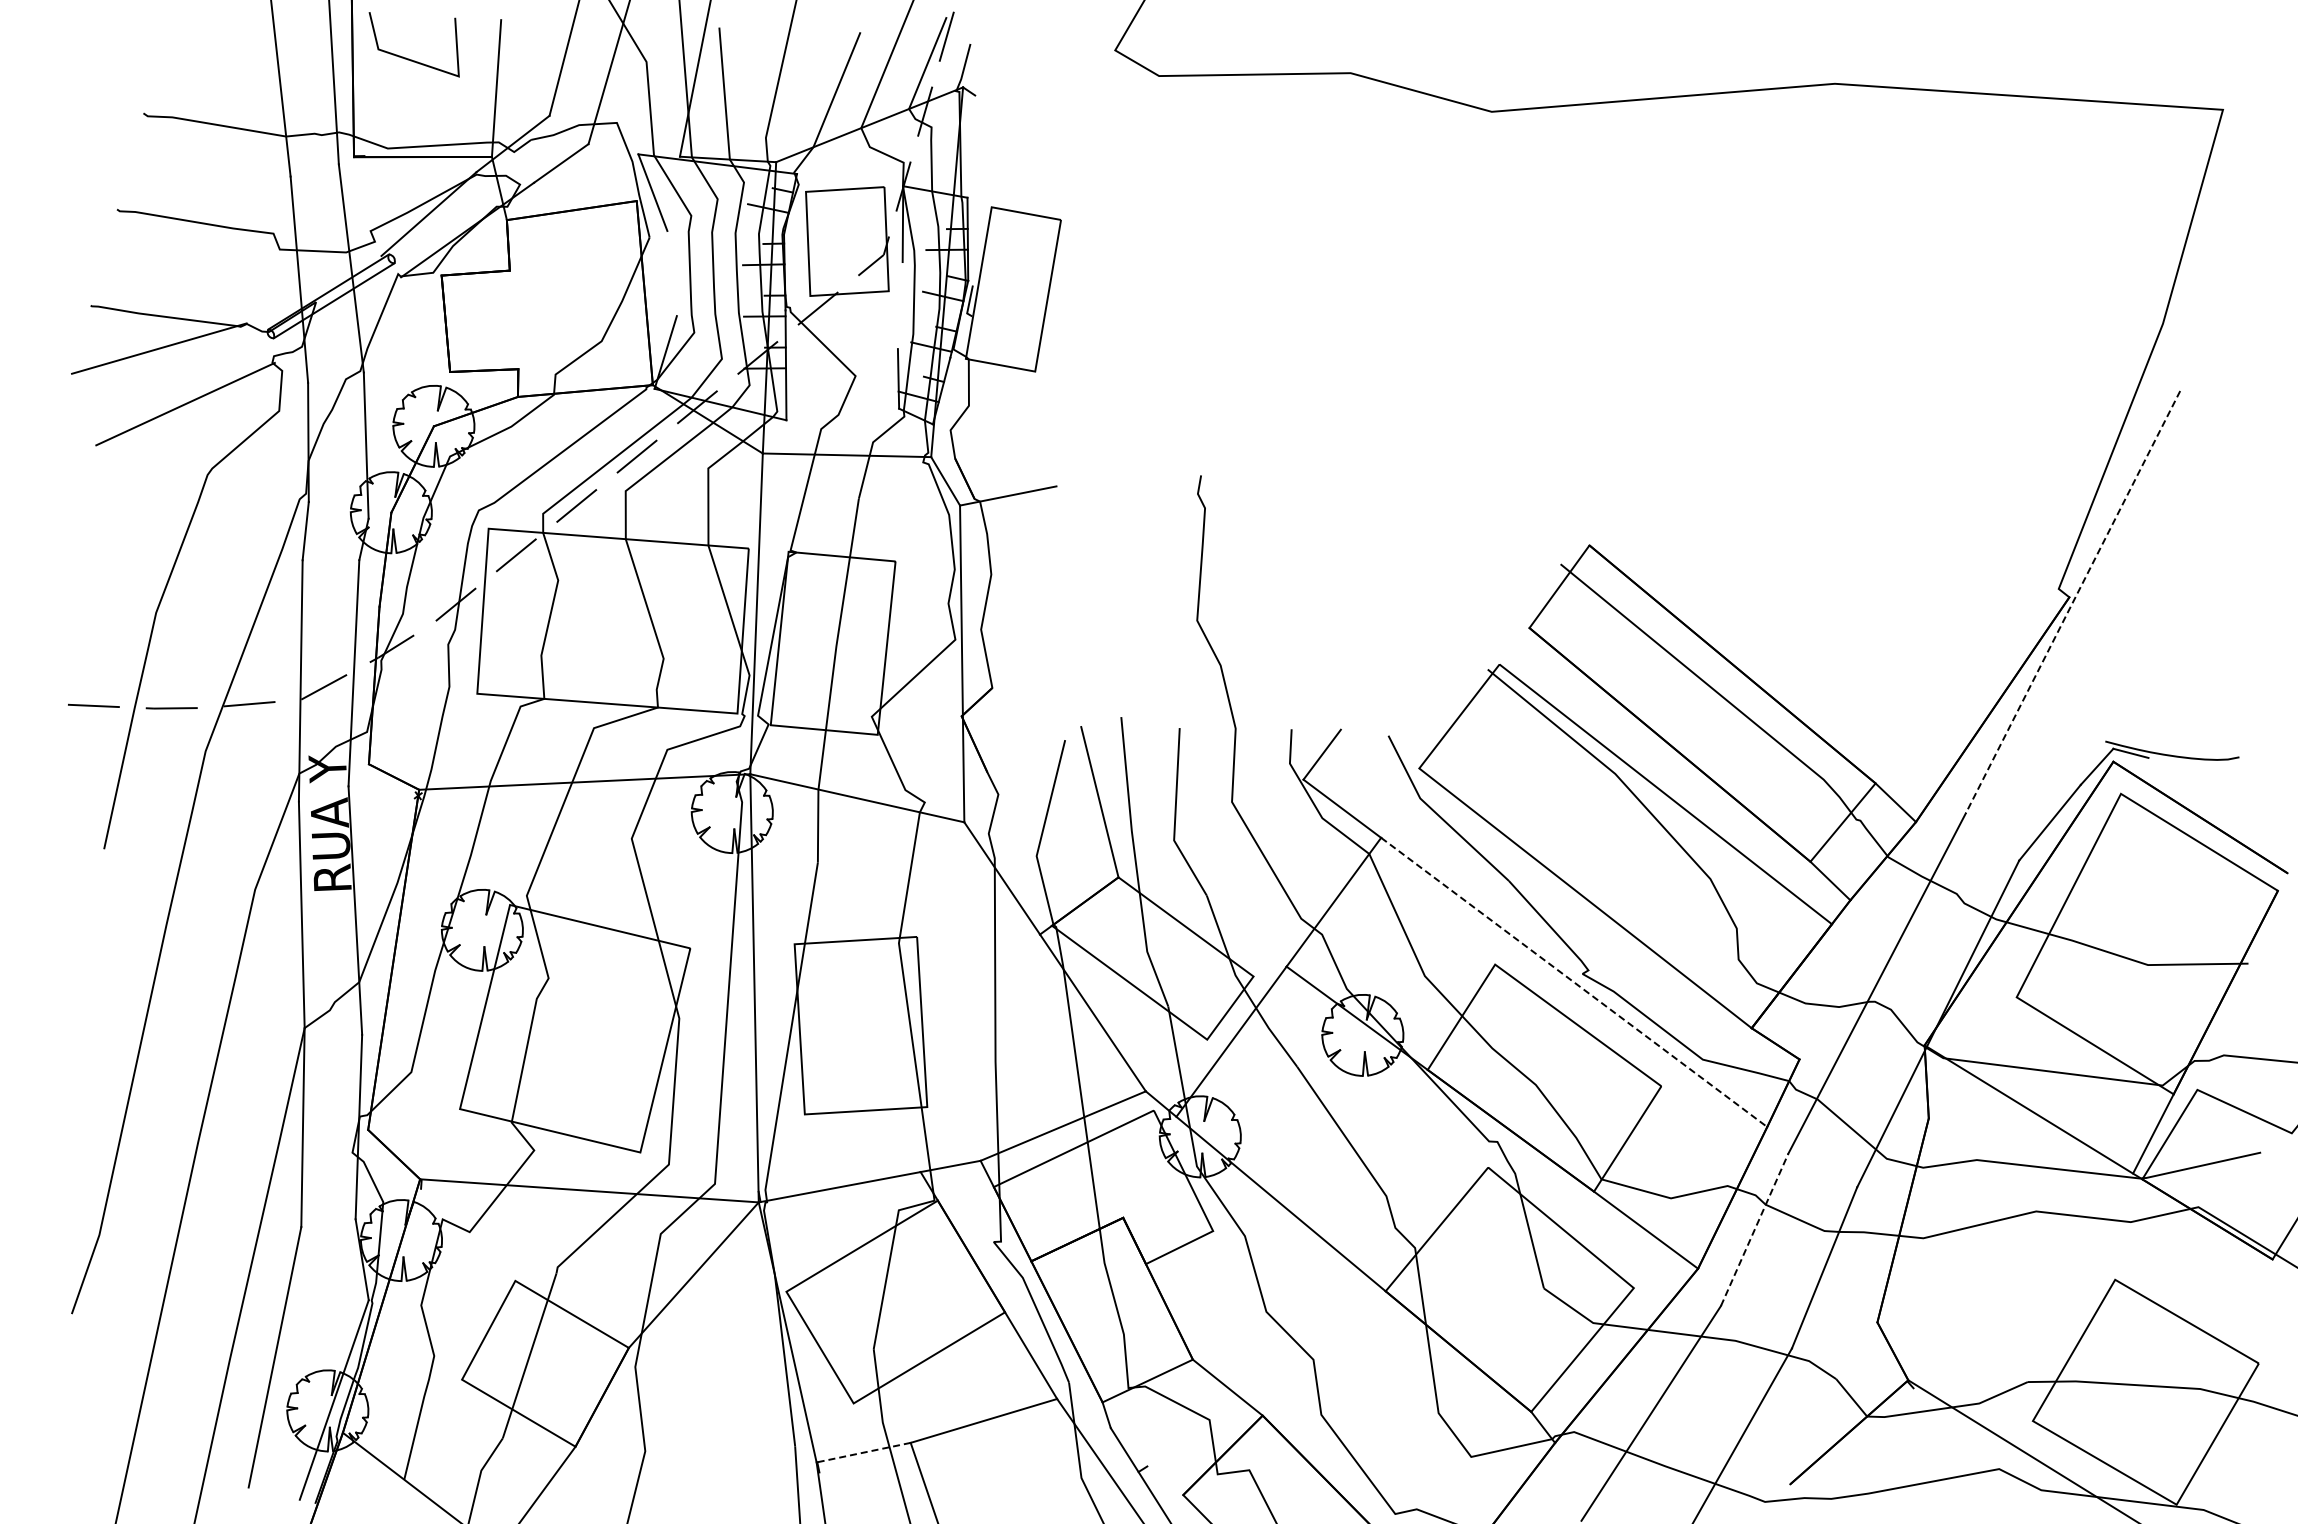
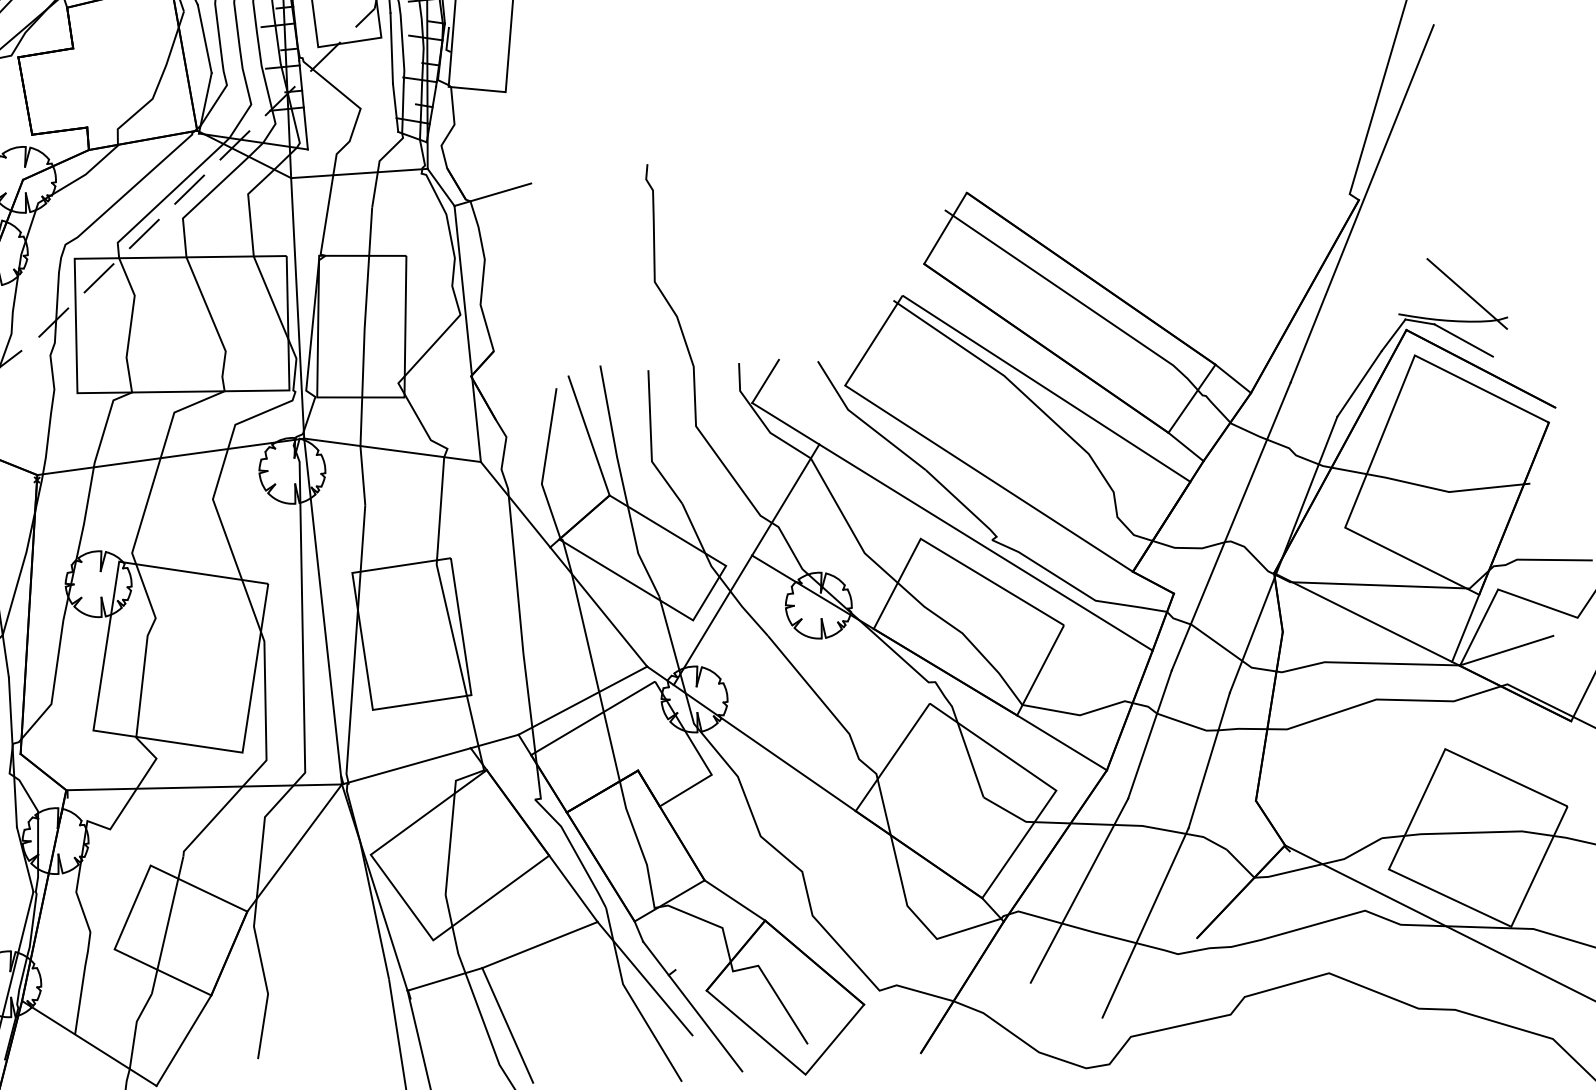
line: (671, 273) -> (204, 39), added
line: (899, 305) -> (391, 48), added
line: (2073, 602) -> (1362, 204), dashed -> solid
line: (2191, 724) -> (1466, 294), added
line: (2182, 780) -> (1463, 340), added
line: (1574, 982) -> (986, 547), dashed -> solid
line: (1754, 1229) -> (1149, 734), dashed -> solid
line: (863, 1452) -> (444, 979), dashed -> solid

